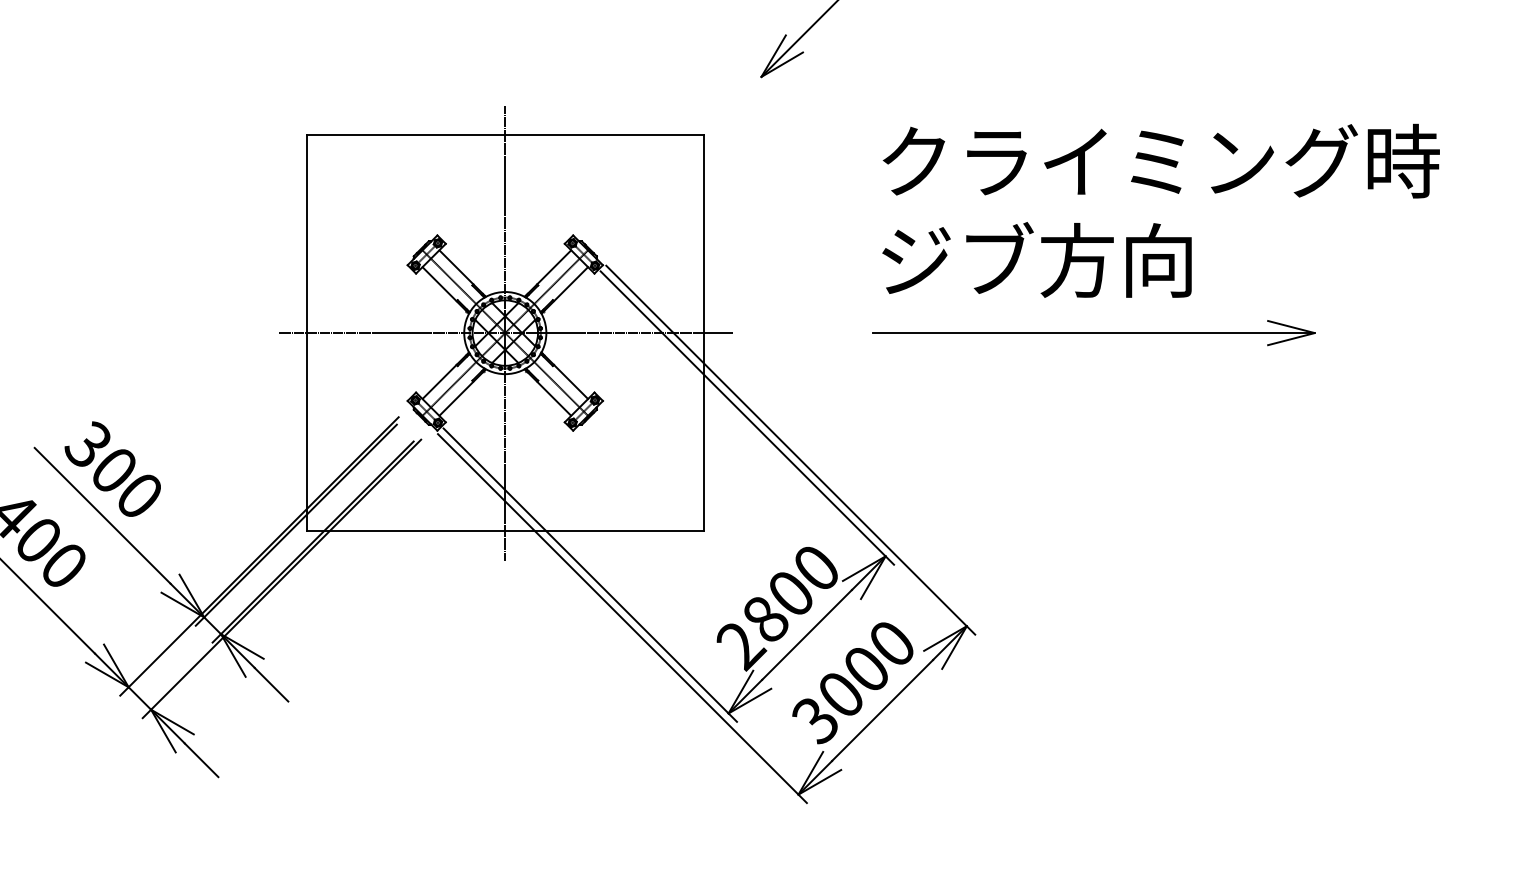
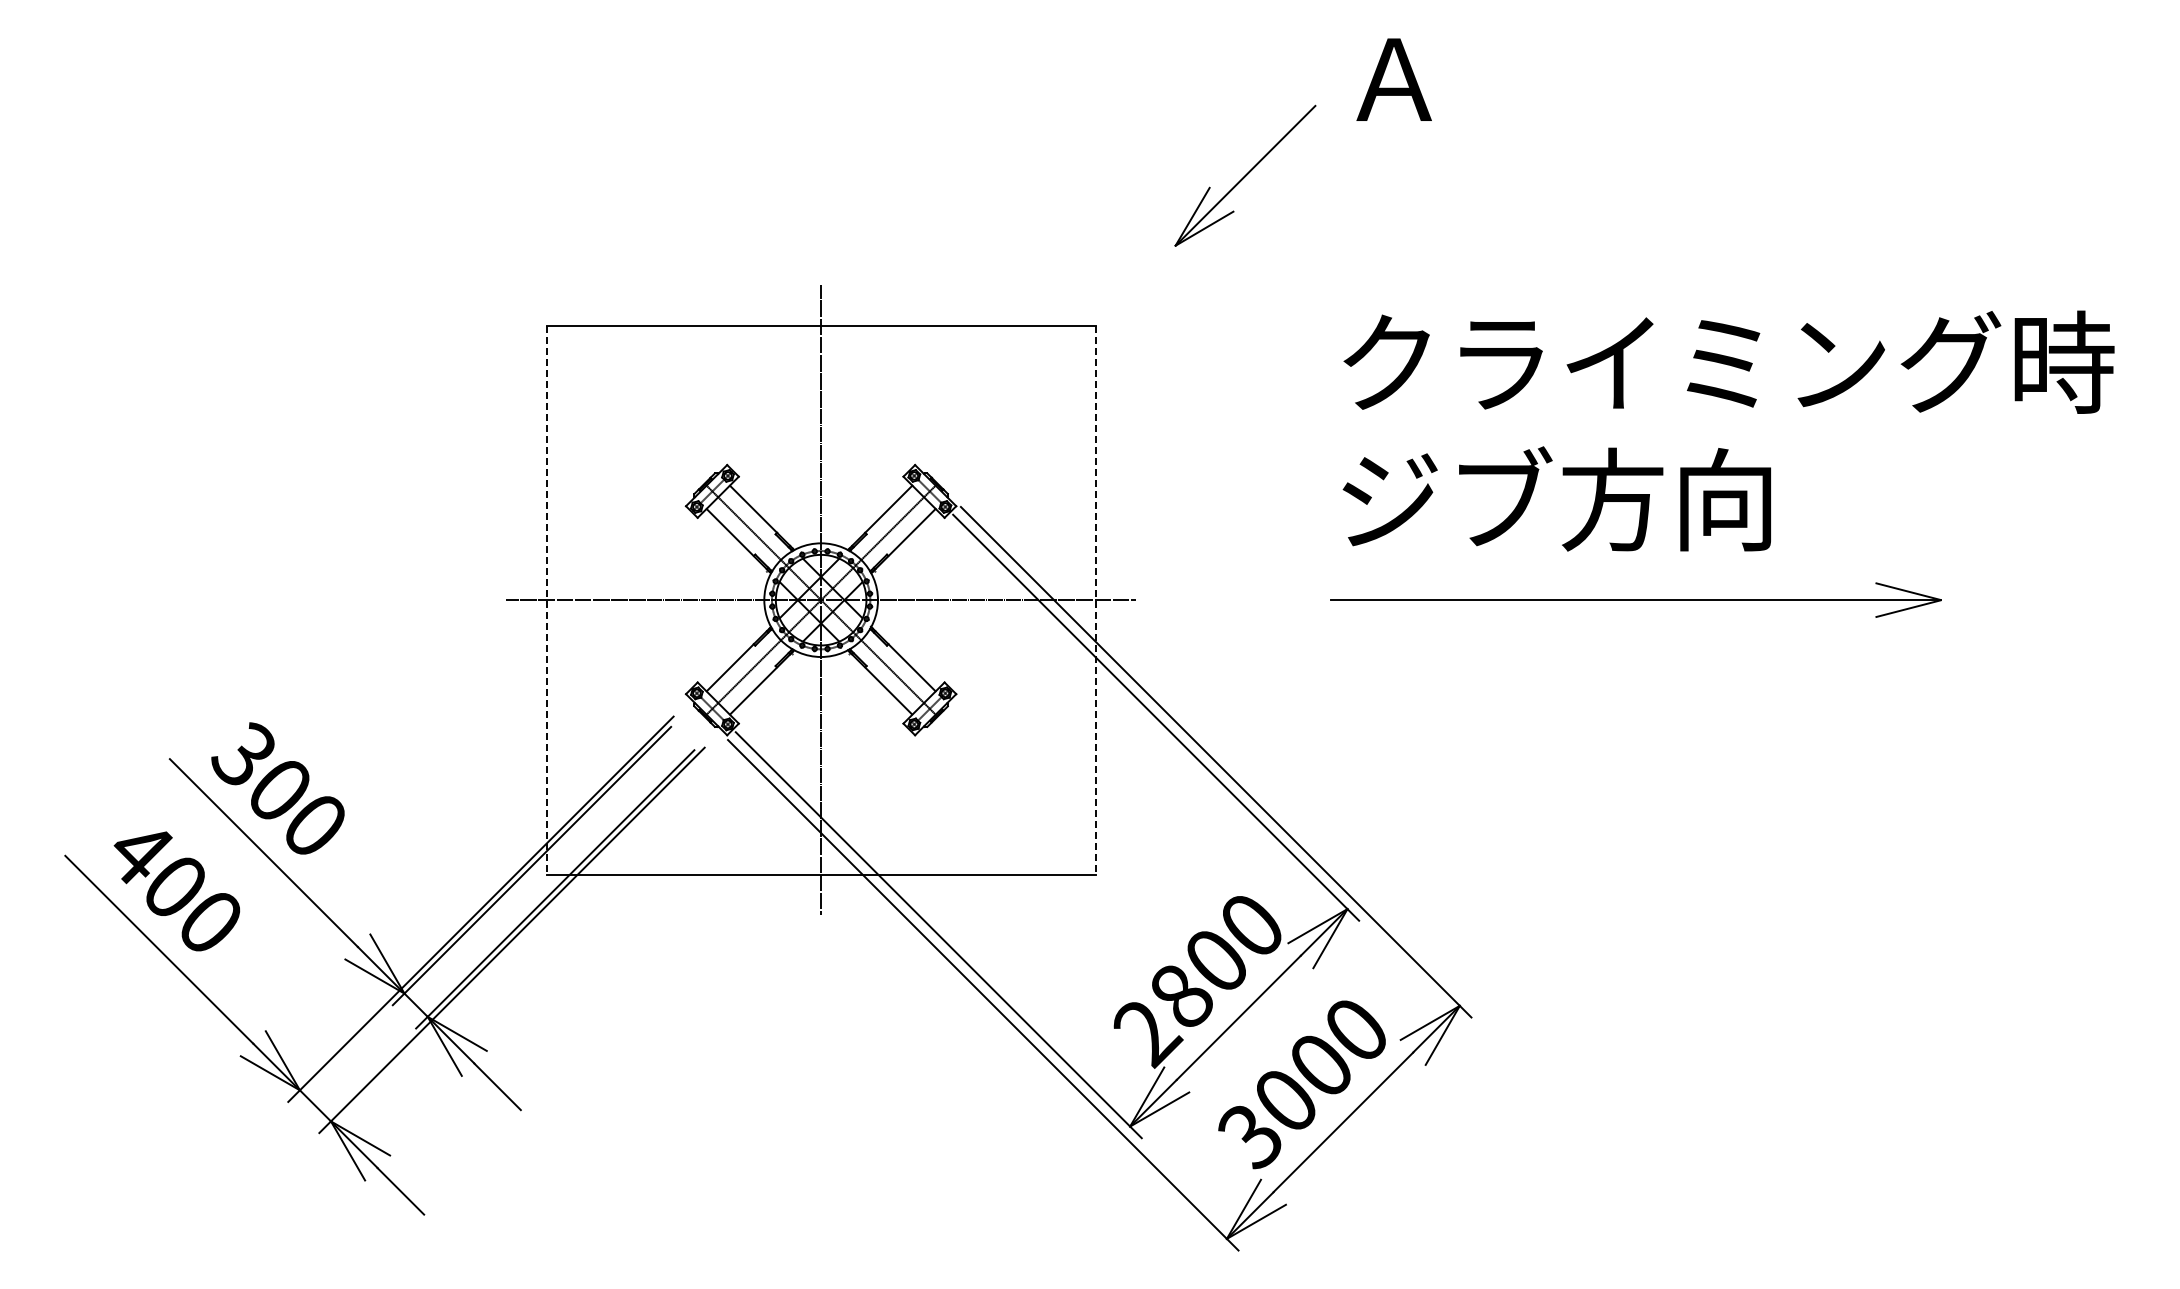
line: (306, 333) -> (546, 600), solid -> dashed
line: (703, 333) -> (1095, 600), solid -> dashed

